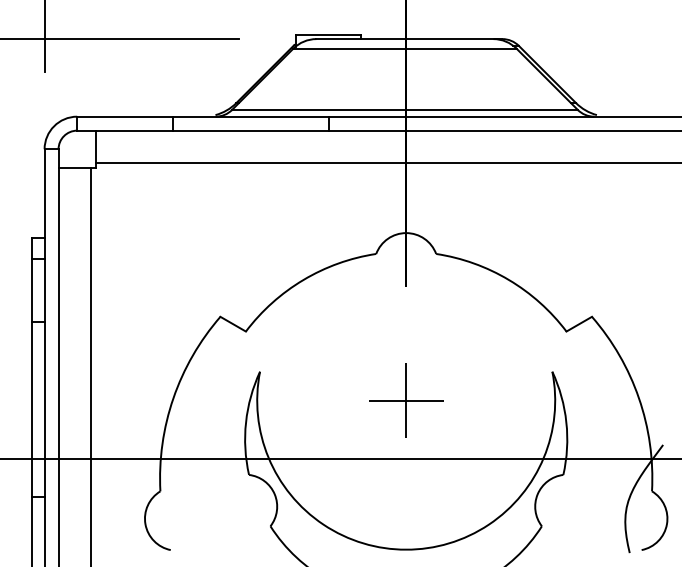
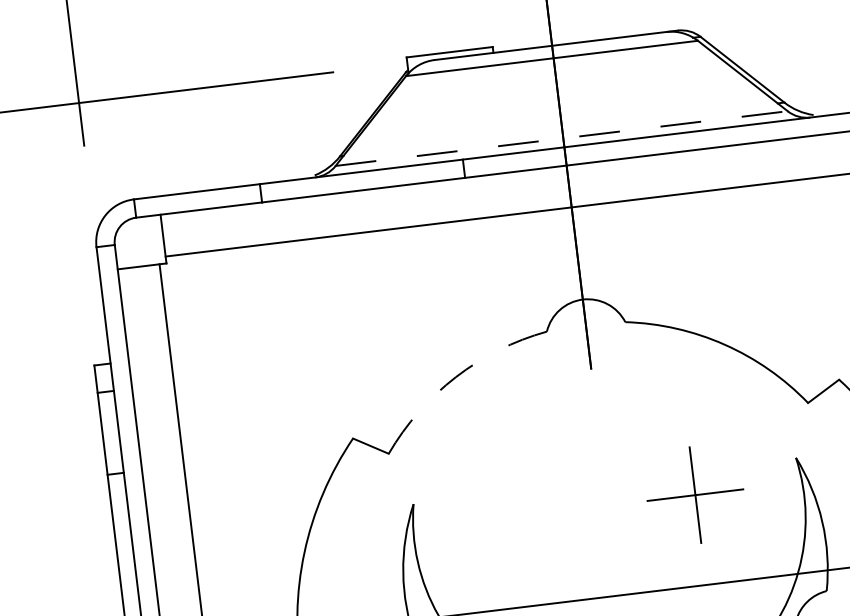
line: (404, 109) -> (561, 138), solid -> dashed
arc: (303, 279) -> (455, 376), solid -> dashed
part: (406, 400) -> (695, 494), moved

